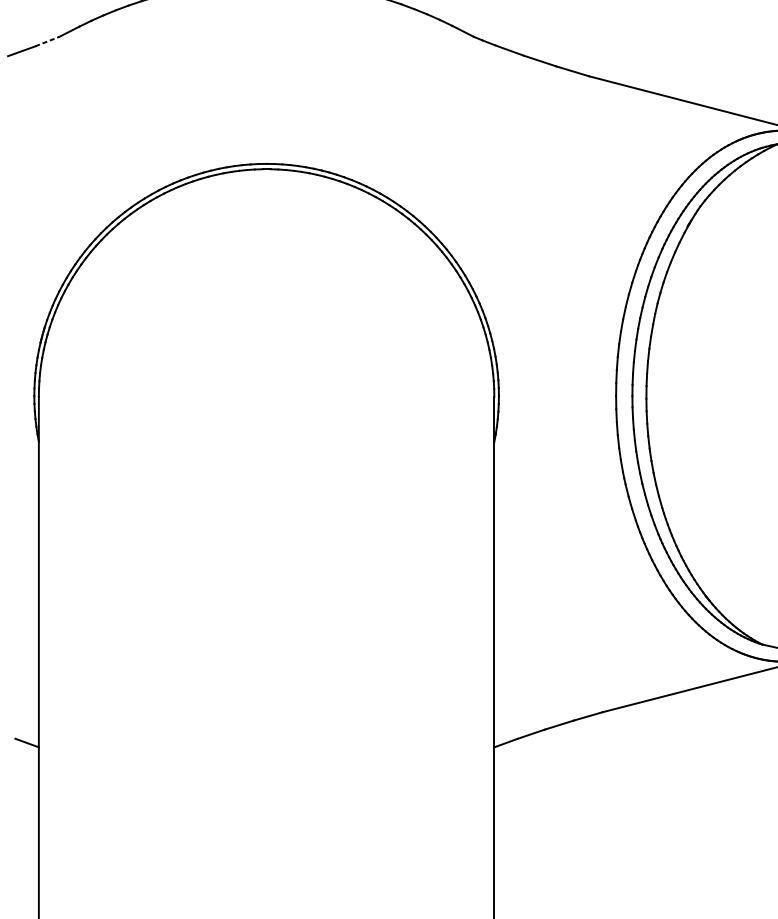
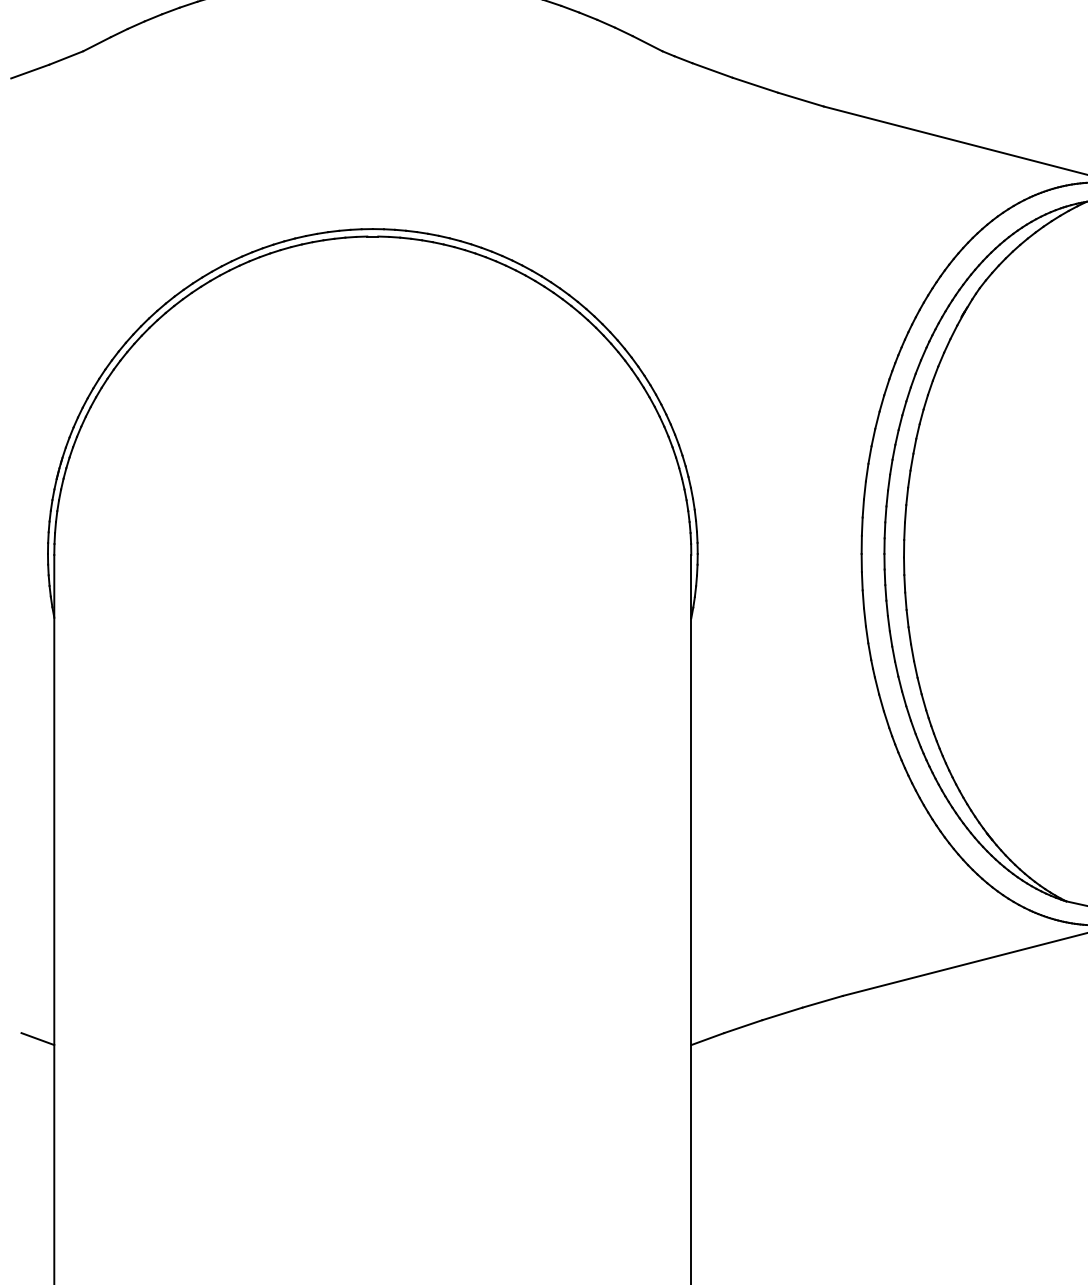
line: (47, 41) -> (66, 57), dashed -> solid

